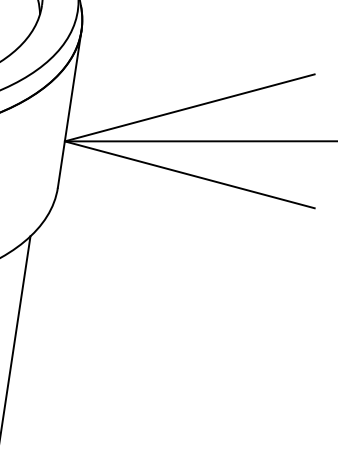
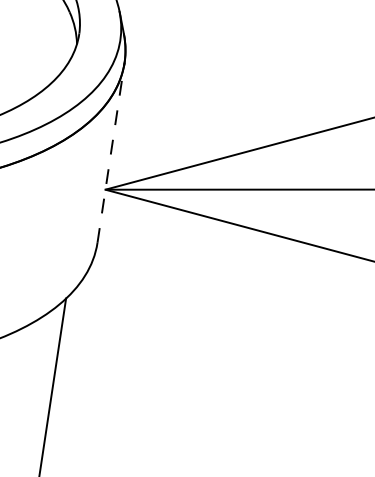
line: (69, 108) -> (110, 151), solid -> dashed

